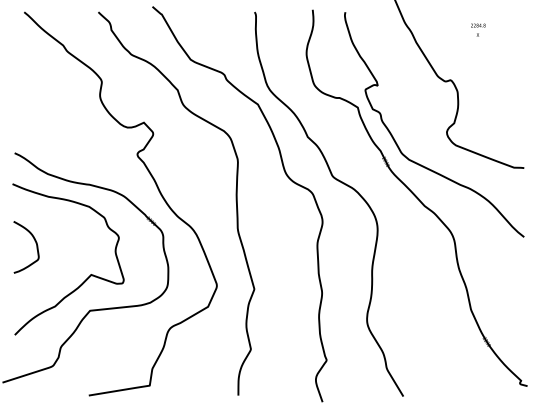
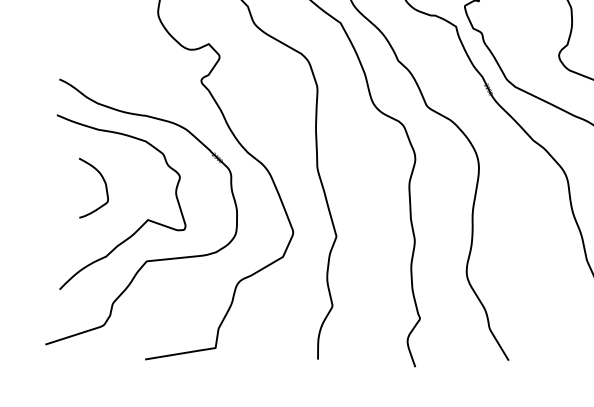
curve: (35, 243) -> (104, 183), moved

